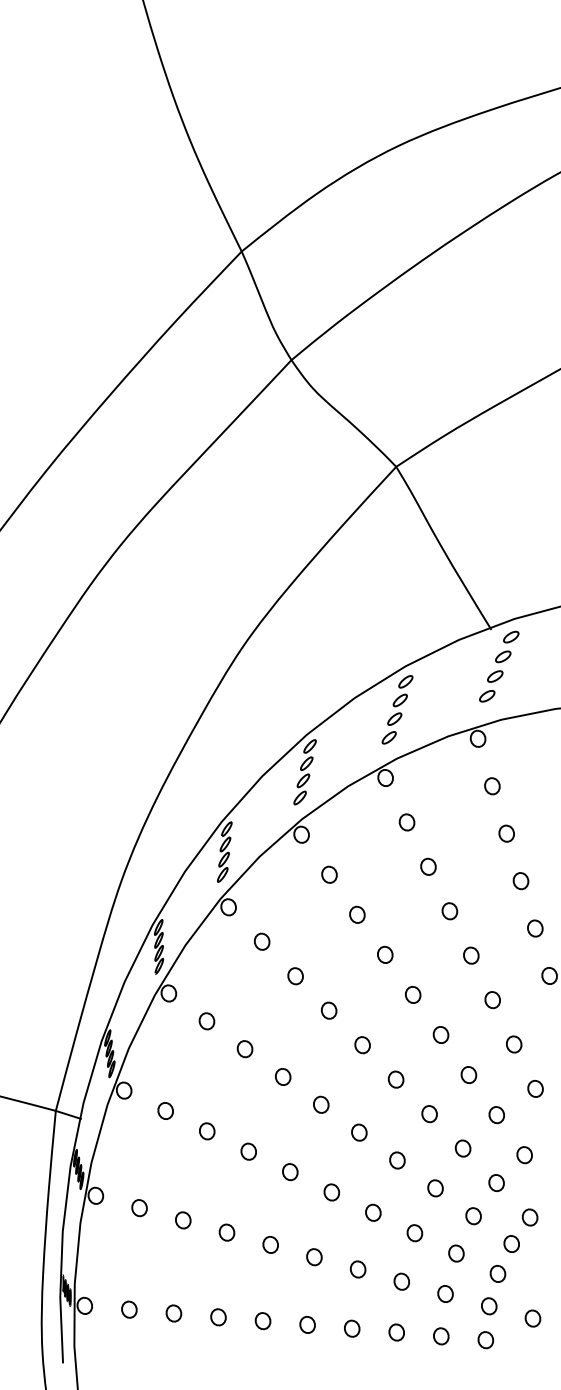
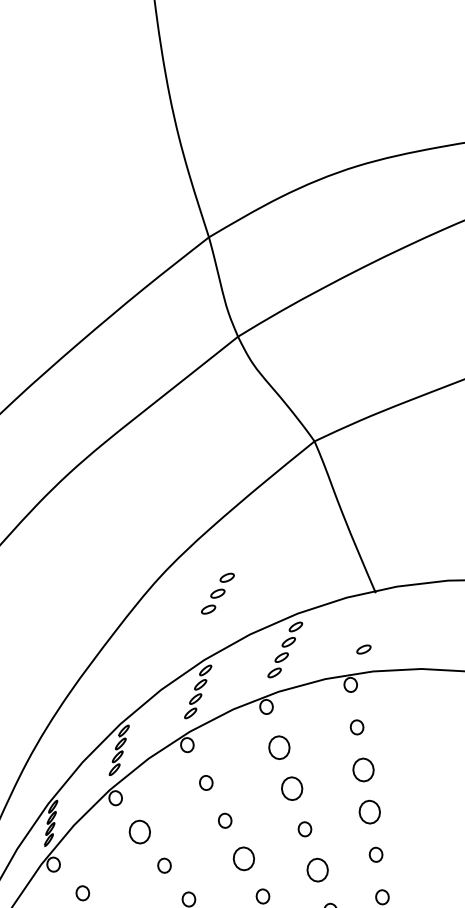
part: (503, 656) -> (218, 593), moved
part: (406, 822) -> (278, 747), size x1.6
part: (506, 833) -> (363, 769), size x1.6
part: (428, 866) -> (292, 788), size x1.6
part: (520, 881) -> (369, 812), size x1.6
part: (262, 941) -> (140, 831), size x1.6
part: (385, 954) -> (244, 858), size x1.6
part: (471, 955) -> (317, 869), size x1.6

